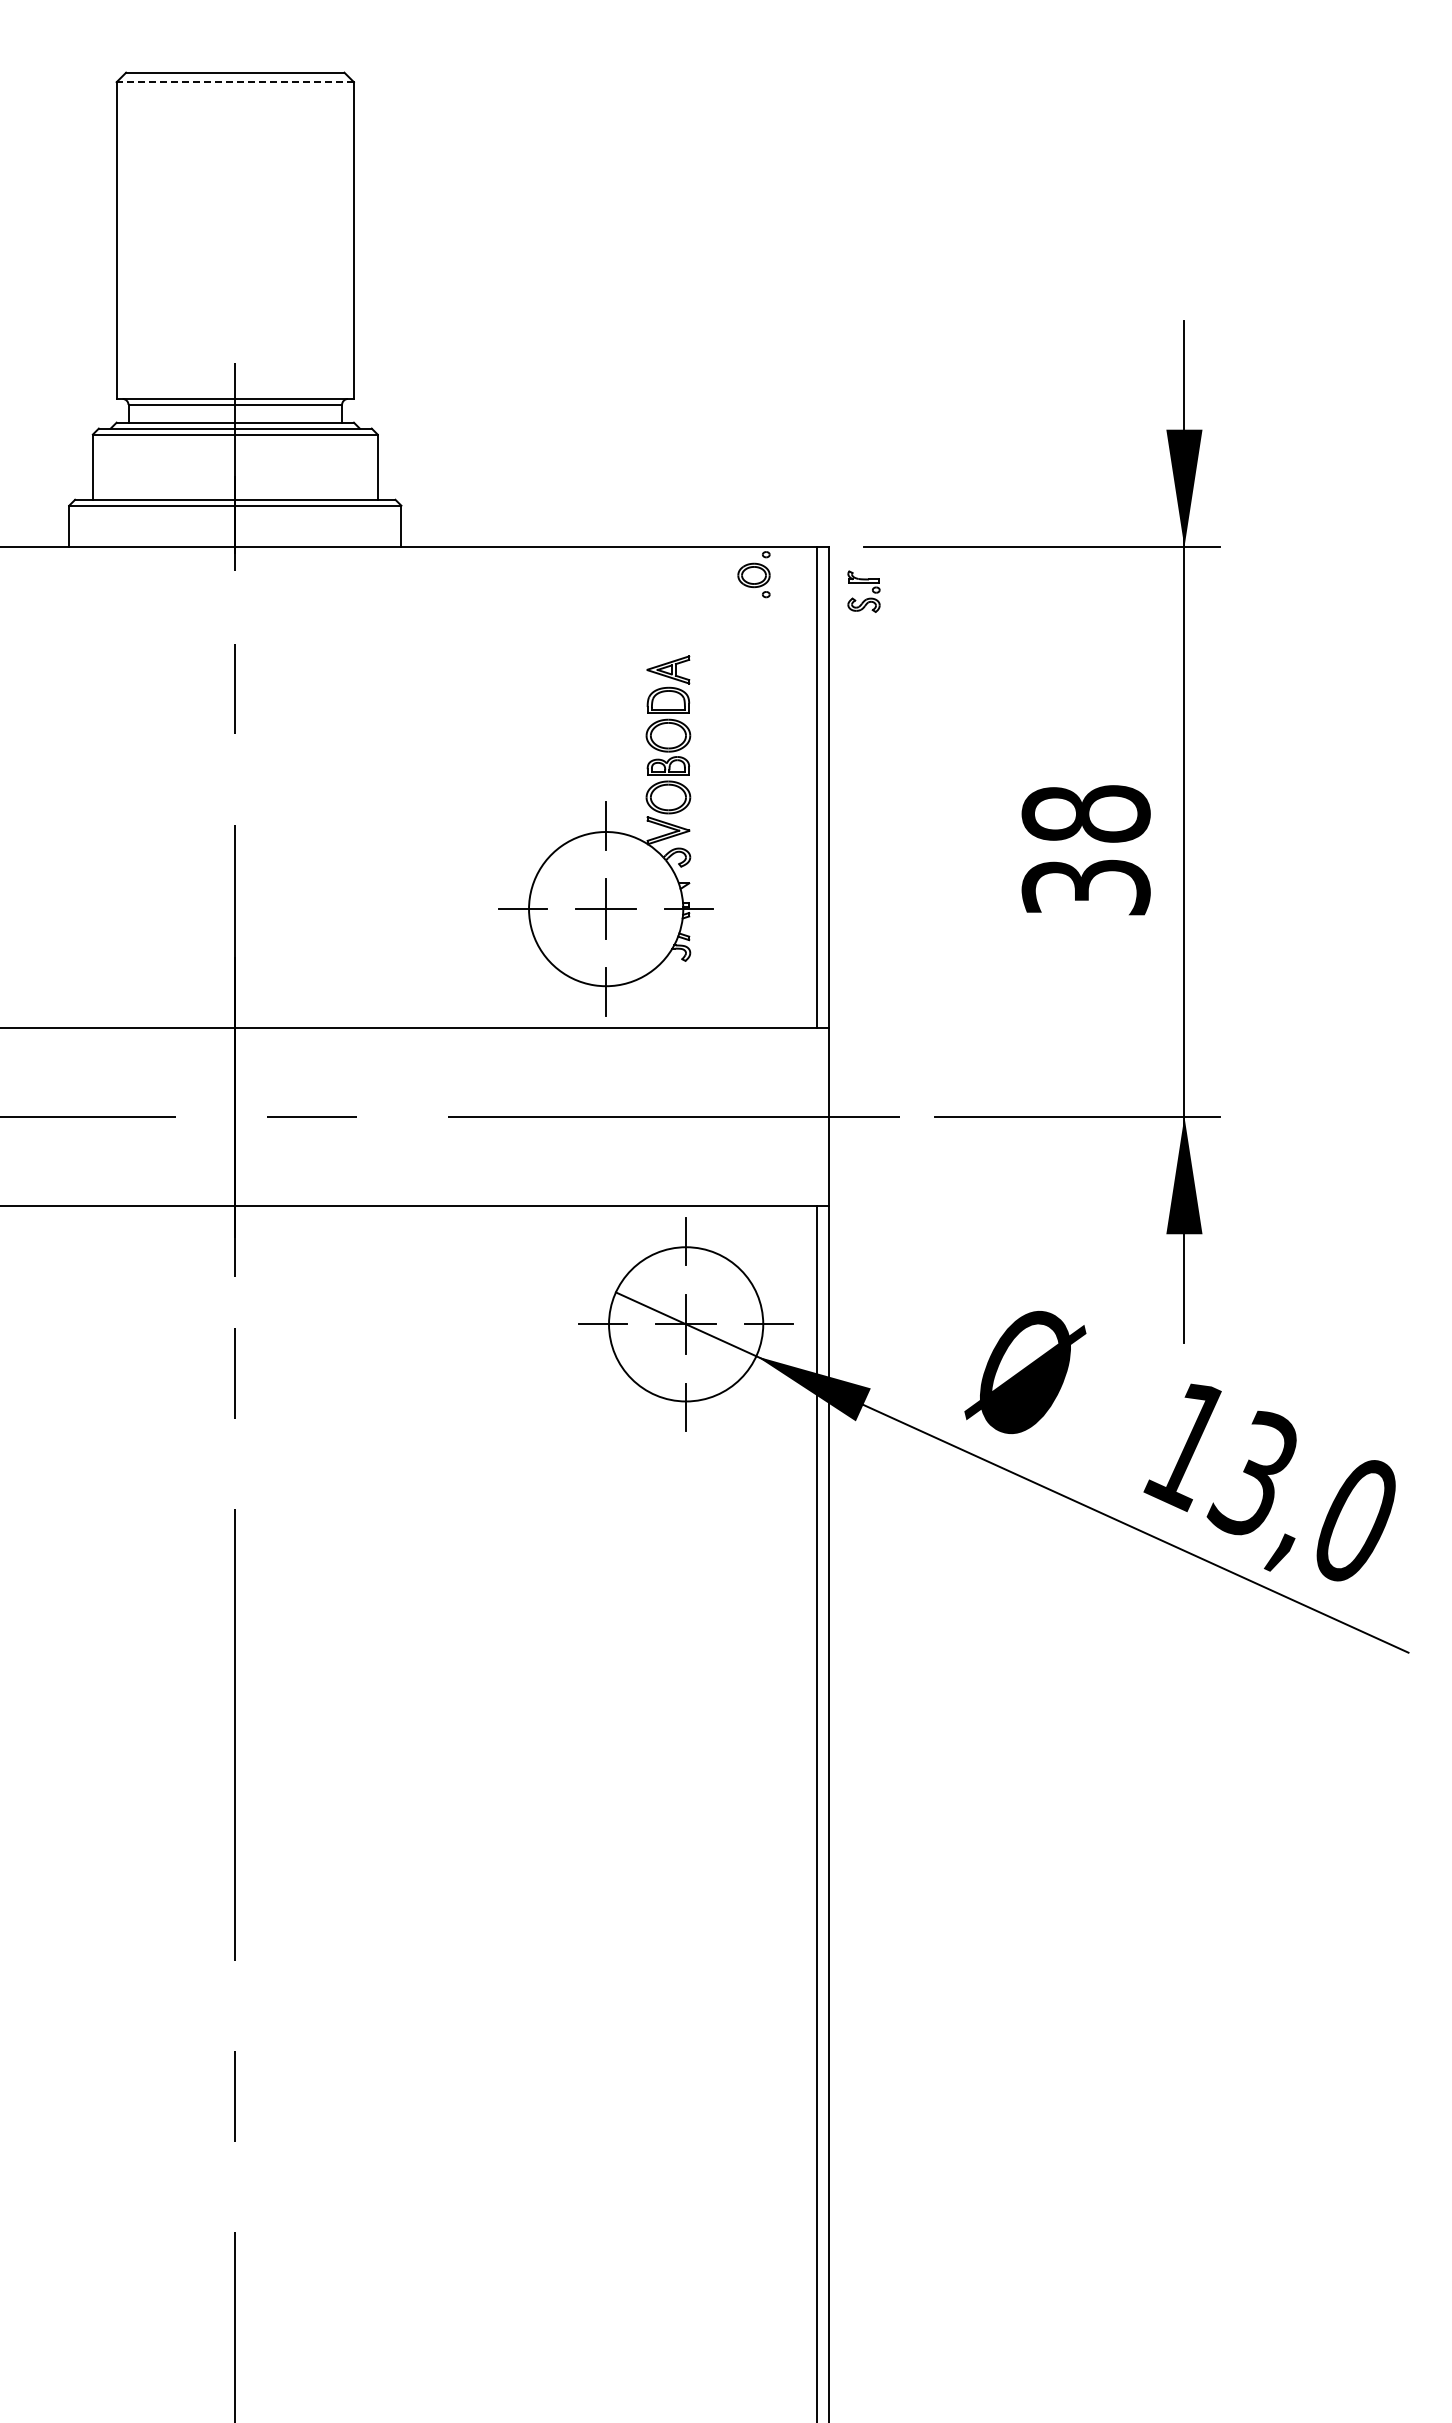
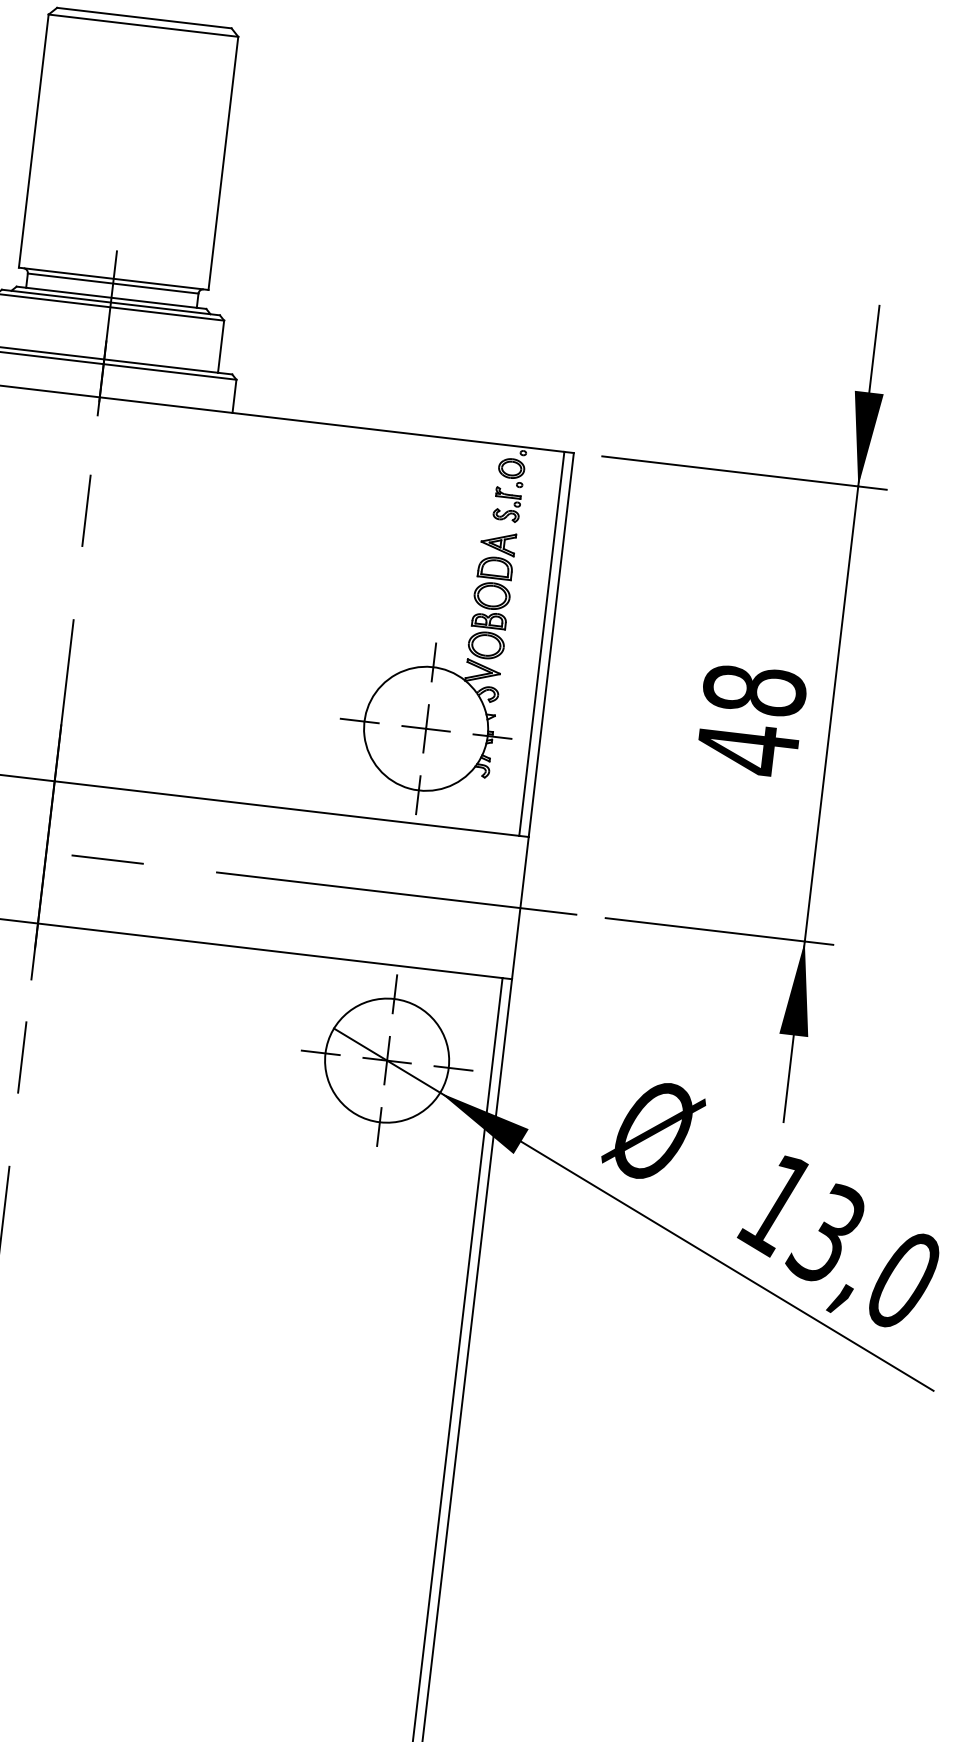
line: (235, 82) -> (143, 25), dashed -> solid
part: (866, 598) -> (508, 510), moved
part: (605, 835) -> (432, 669), moved
text: (1085, 887) -> (747, 749), 38 -> 48

